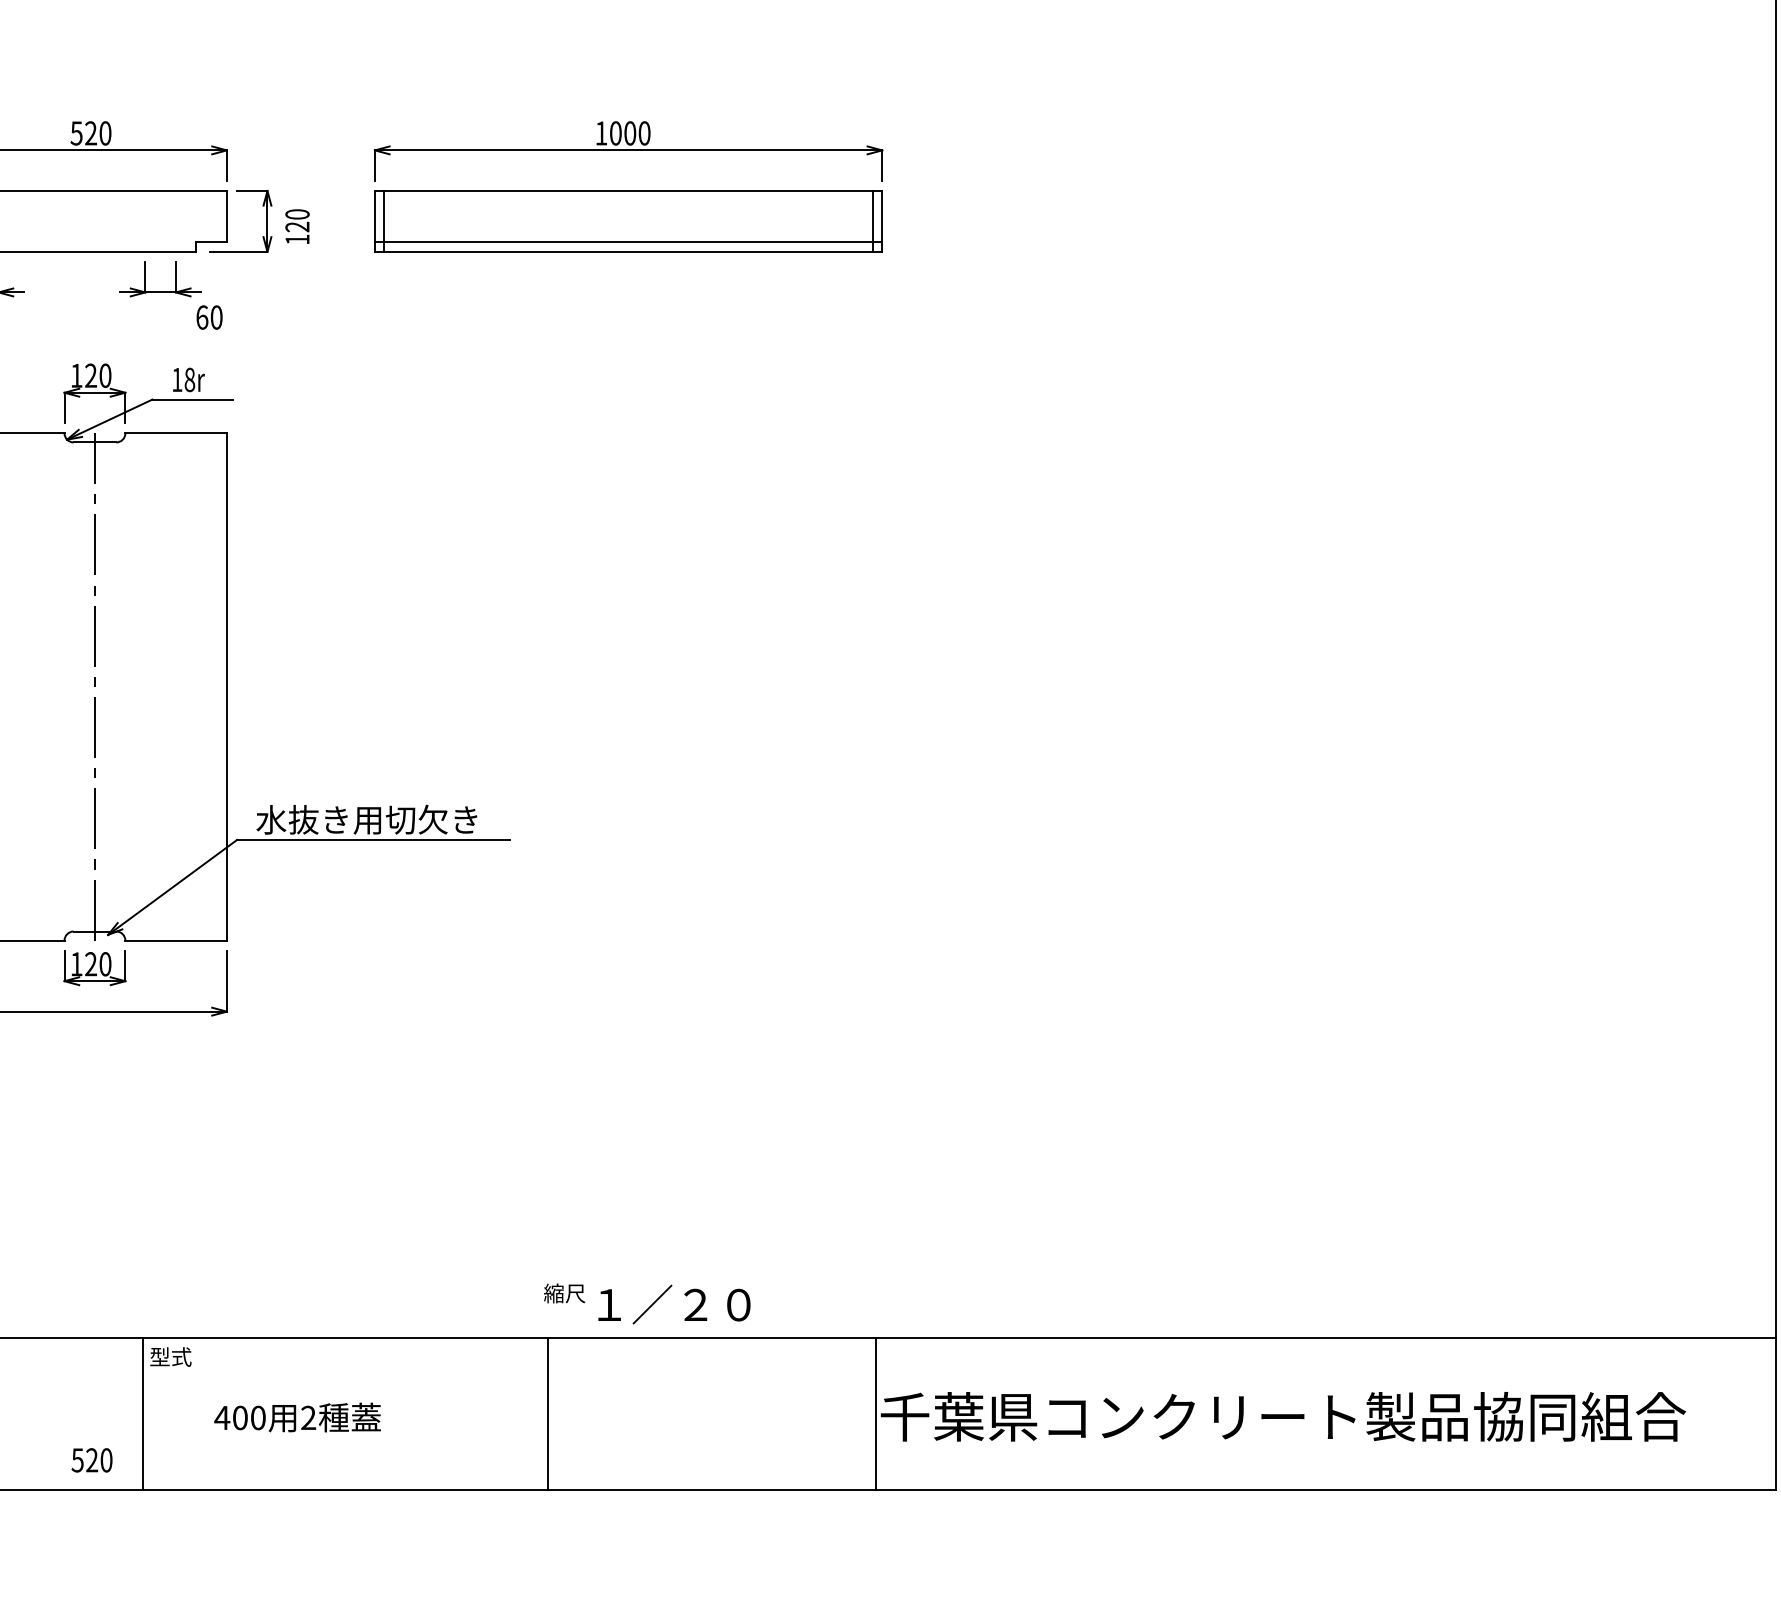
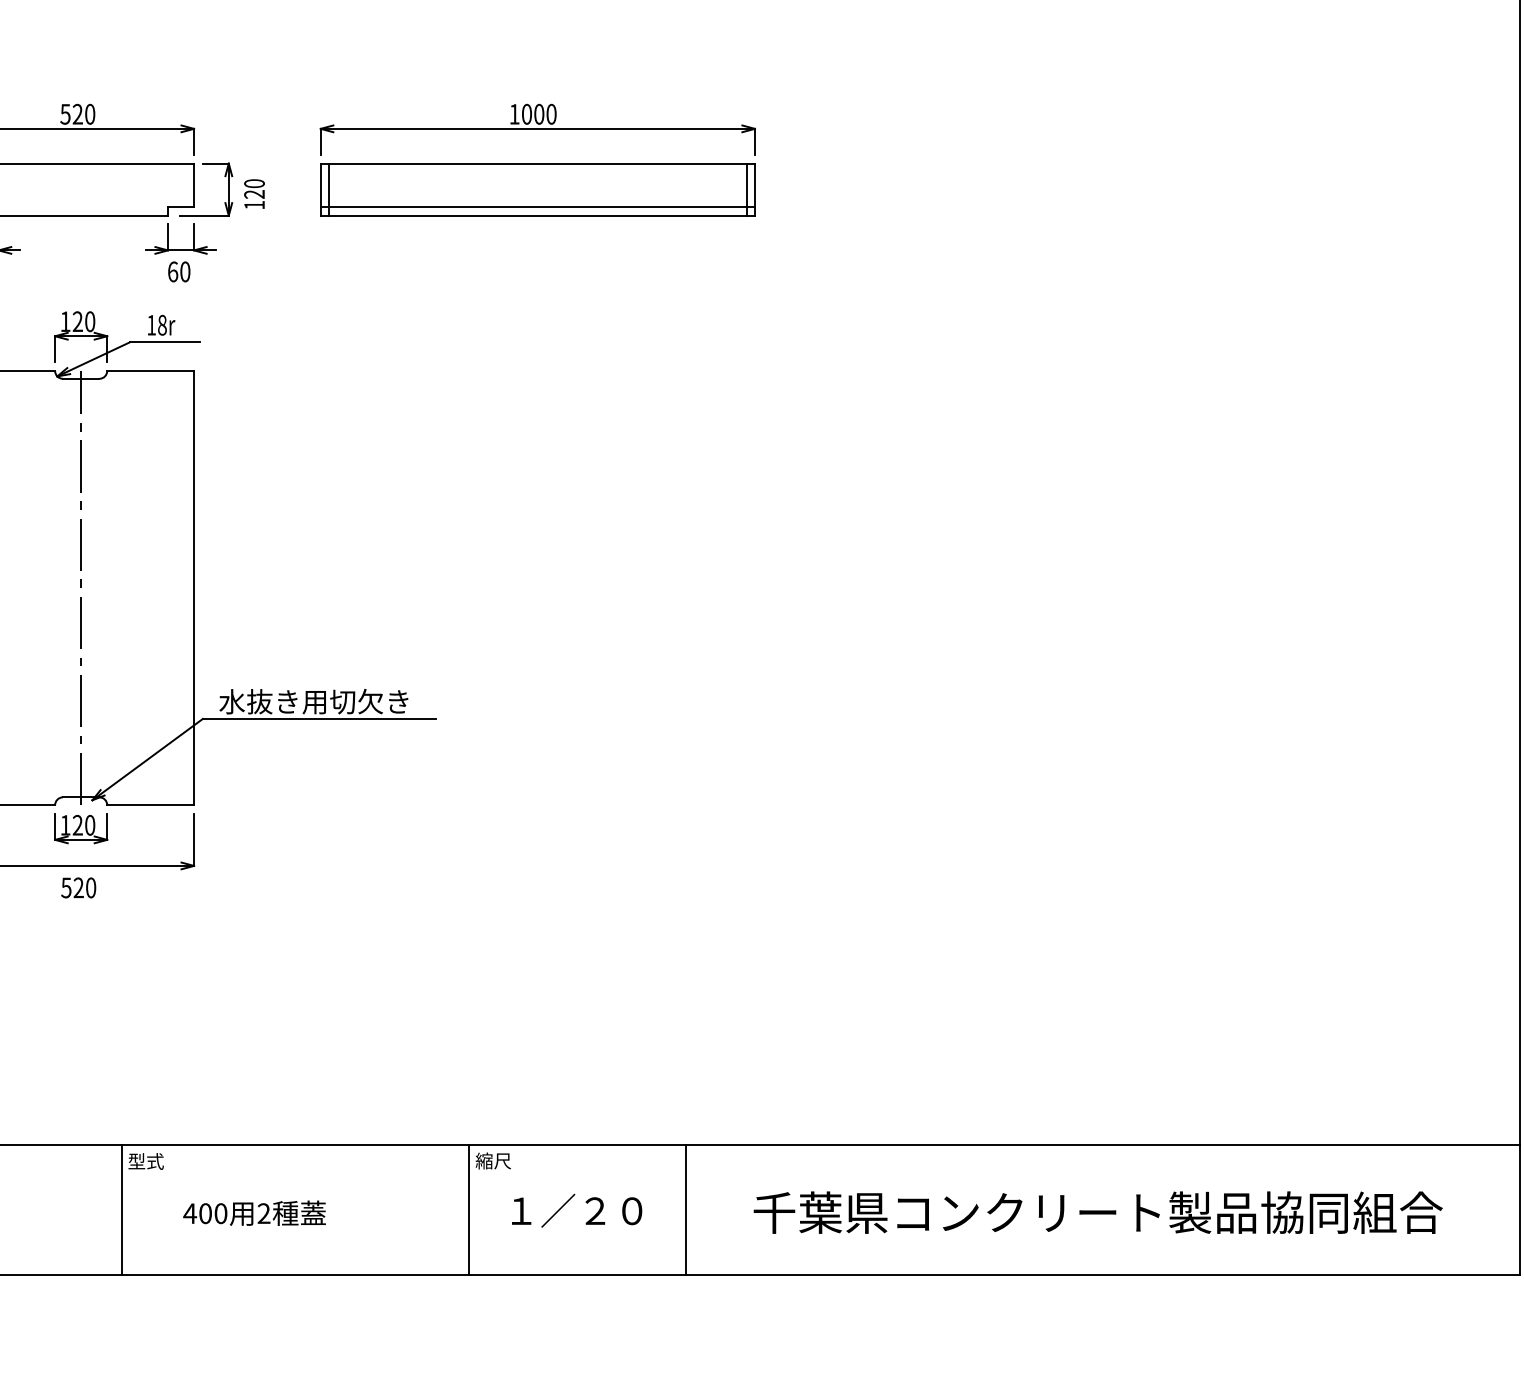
part: (160, 291) -> (180, 249), moved
text: (564, 1293) -> (493, 1161), moved
text: (674, 1304) -> (577, 1210), moved
line: (876, 1413) -> (686, 1209), moved
text: (91, 1460) -> (78, 888), moved

